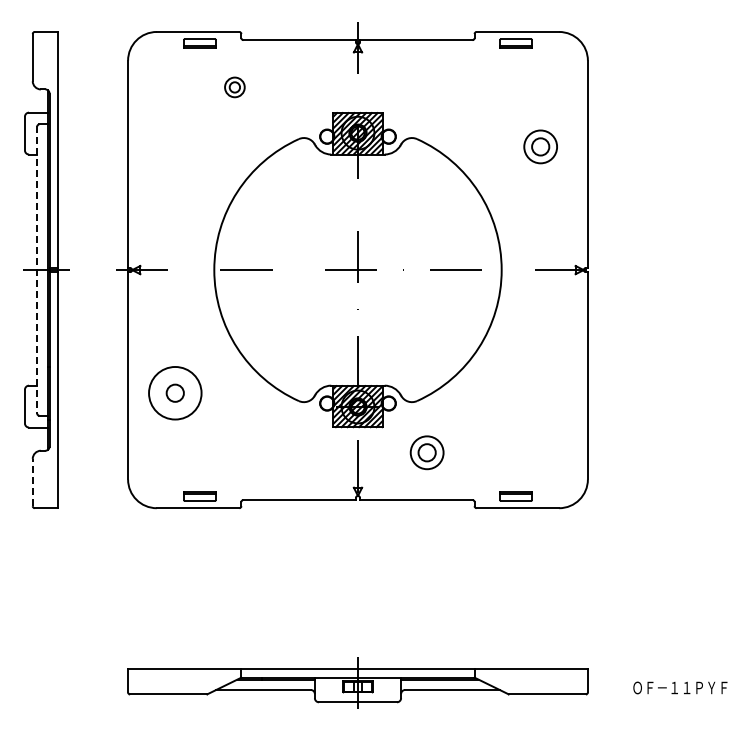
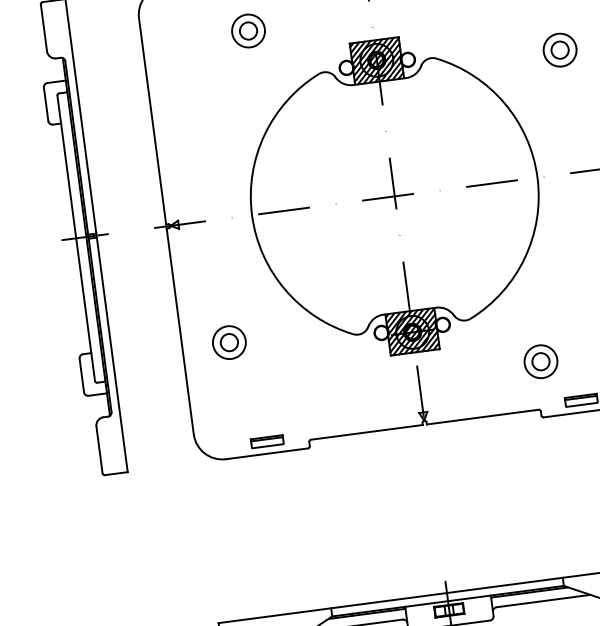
part: (234, 87) -> (248, 31), size x1.67
line: (37, 270) -> (76, 238), dashed -> solid
circle: (174, 392) -> (228, 341), size x0.62
part: (426, 452) -> (540, 361), moved
line: (32, 482) -> (99, 449), dashed -> solid

